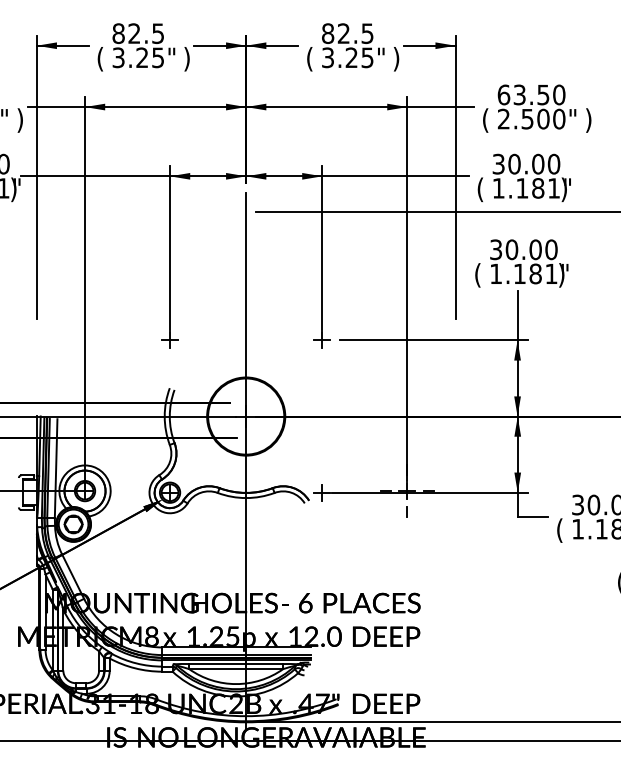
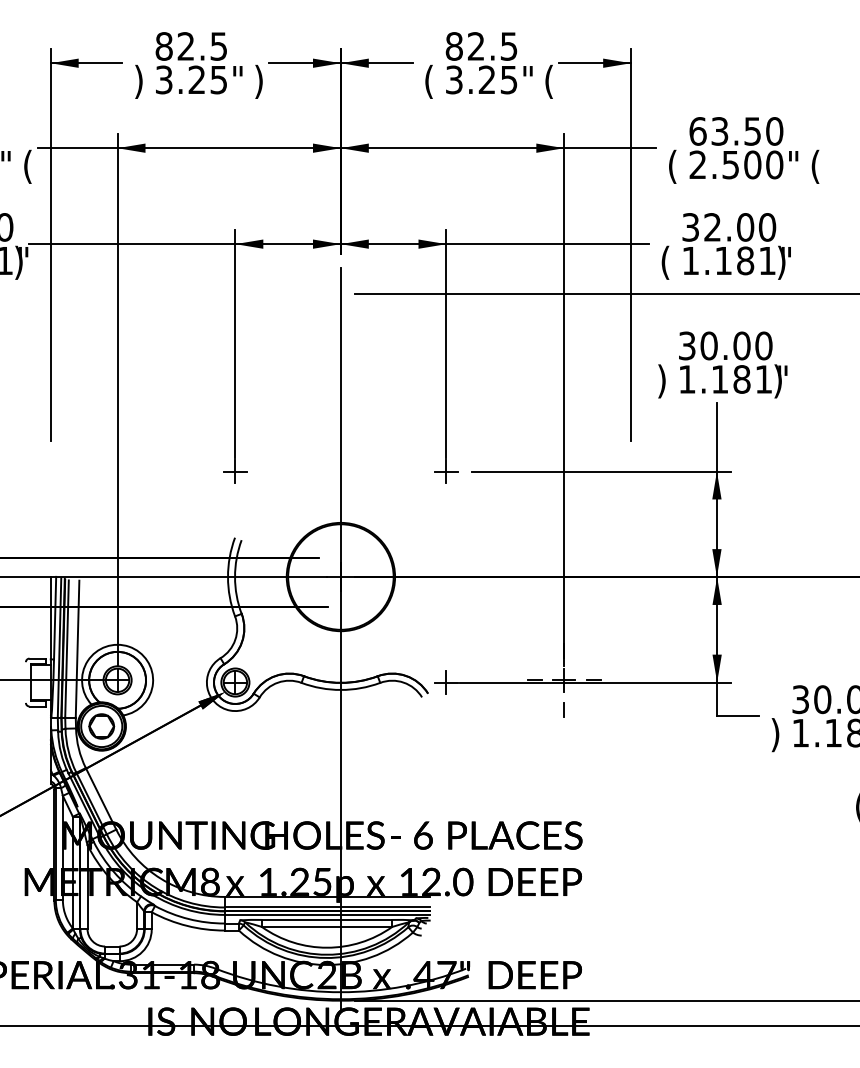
text: (100, 58) -> (138, 81), ( -> )
text: (396, 58) -> (548, 81), ) -> (
text: (20, 120) -> (27, 166), ) -> (
text: (588, 120) -> (815, 166), ) -> (
text: (514, 164) -> (712, 227), 30.00 -> 32.00
text: (477, 275) -> (661, 381), ( -> )
text: (559, 530) -> (775, 735), ( -> )

